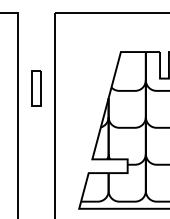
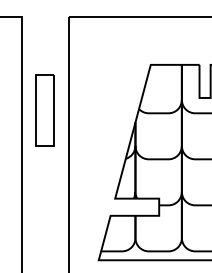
part: (36, 87) -> (45, 109), size x1.6

